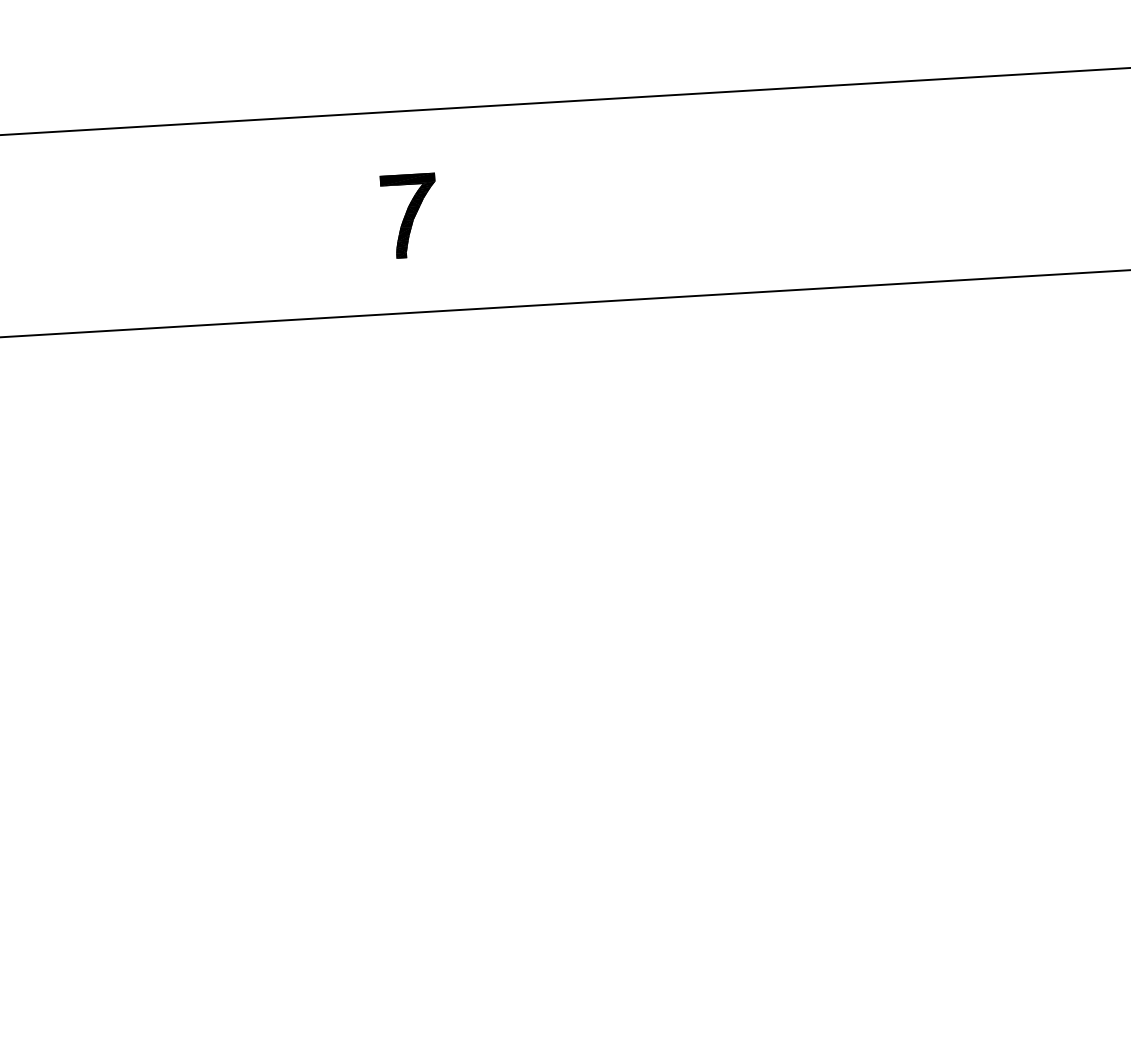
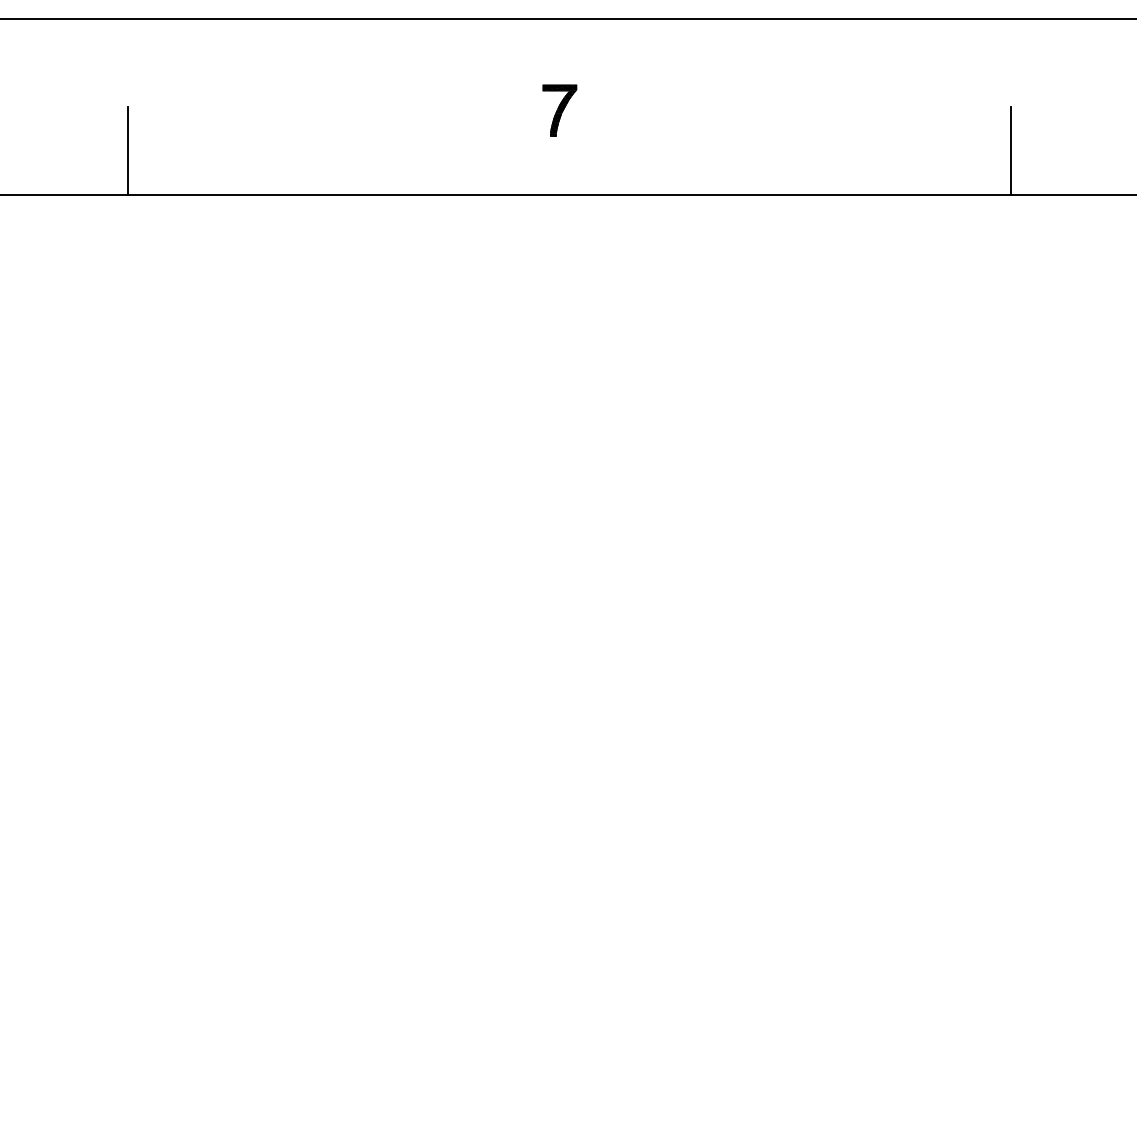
part: (409, 215) -> (559, 110), size x0.71
line: (928, 230) -> (1010, 150), added

